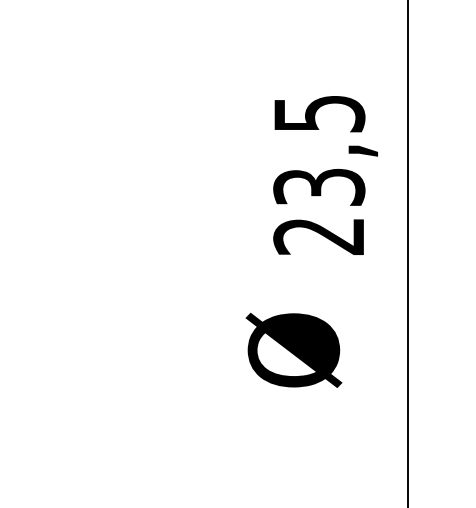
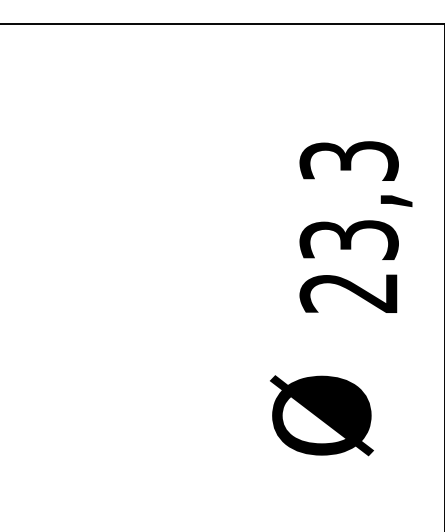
text: (319, 113) -> (349, 160), 23,5 -> 23,3

